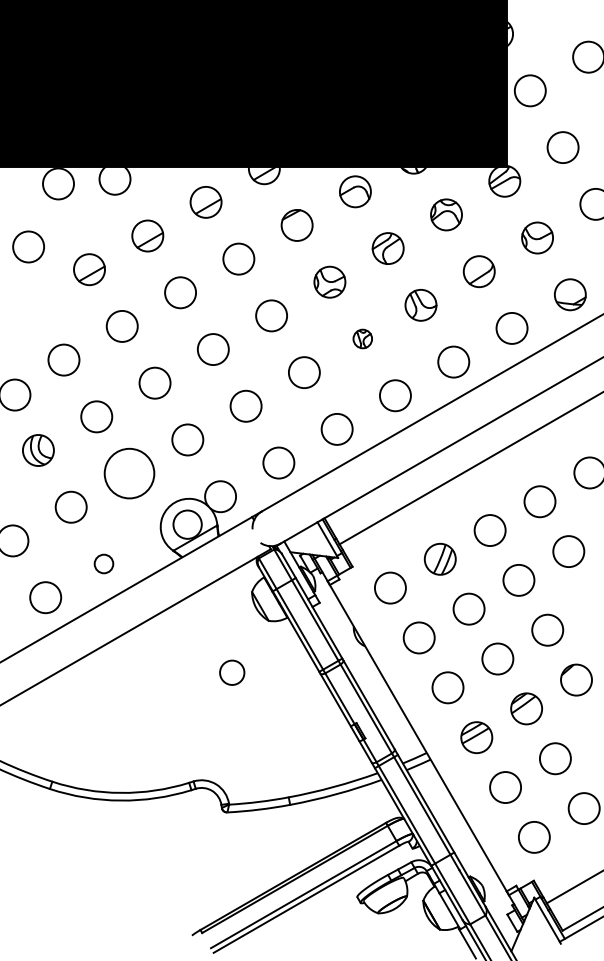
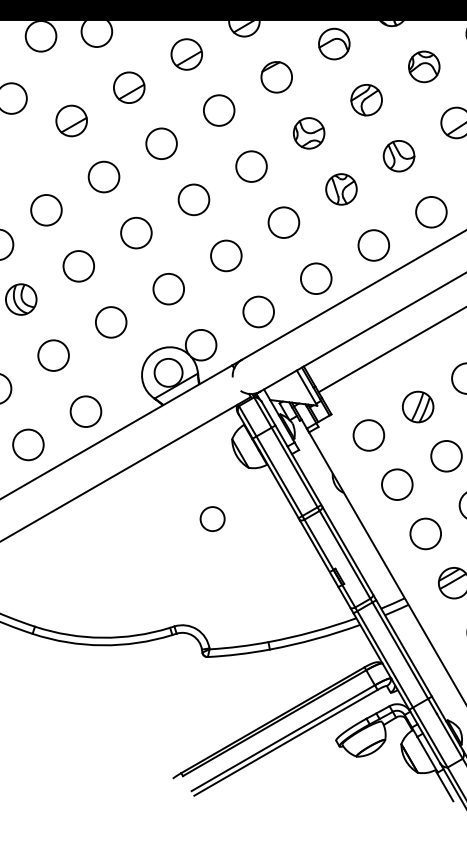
part: (362, 338) -> (341, 188), size x1.67
circle: (129, 473) -> (111, 322), size x0.62
circle: (103, 563) -> (85, 411), size x1.67

